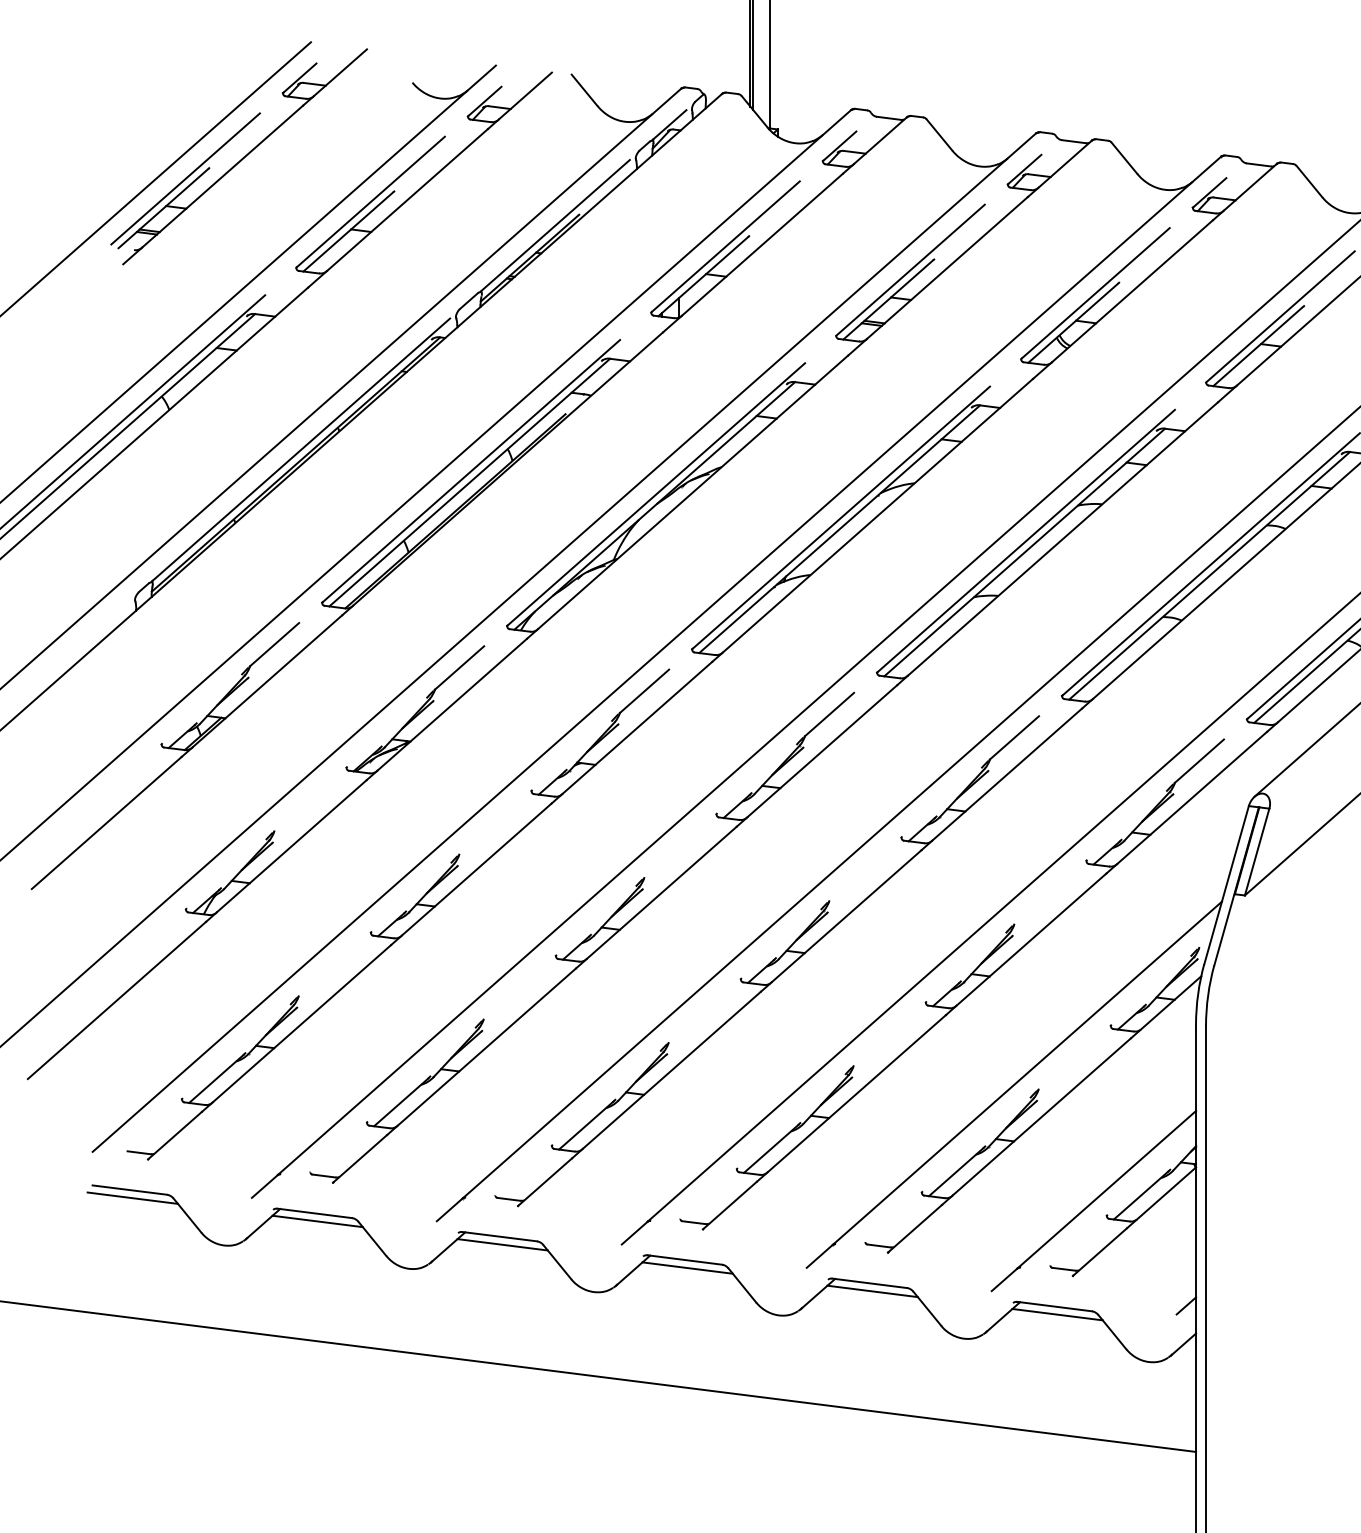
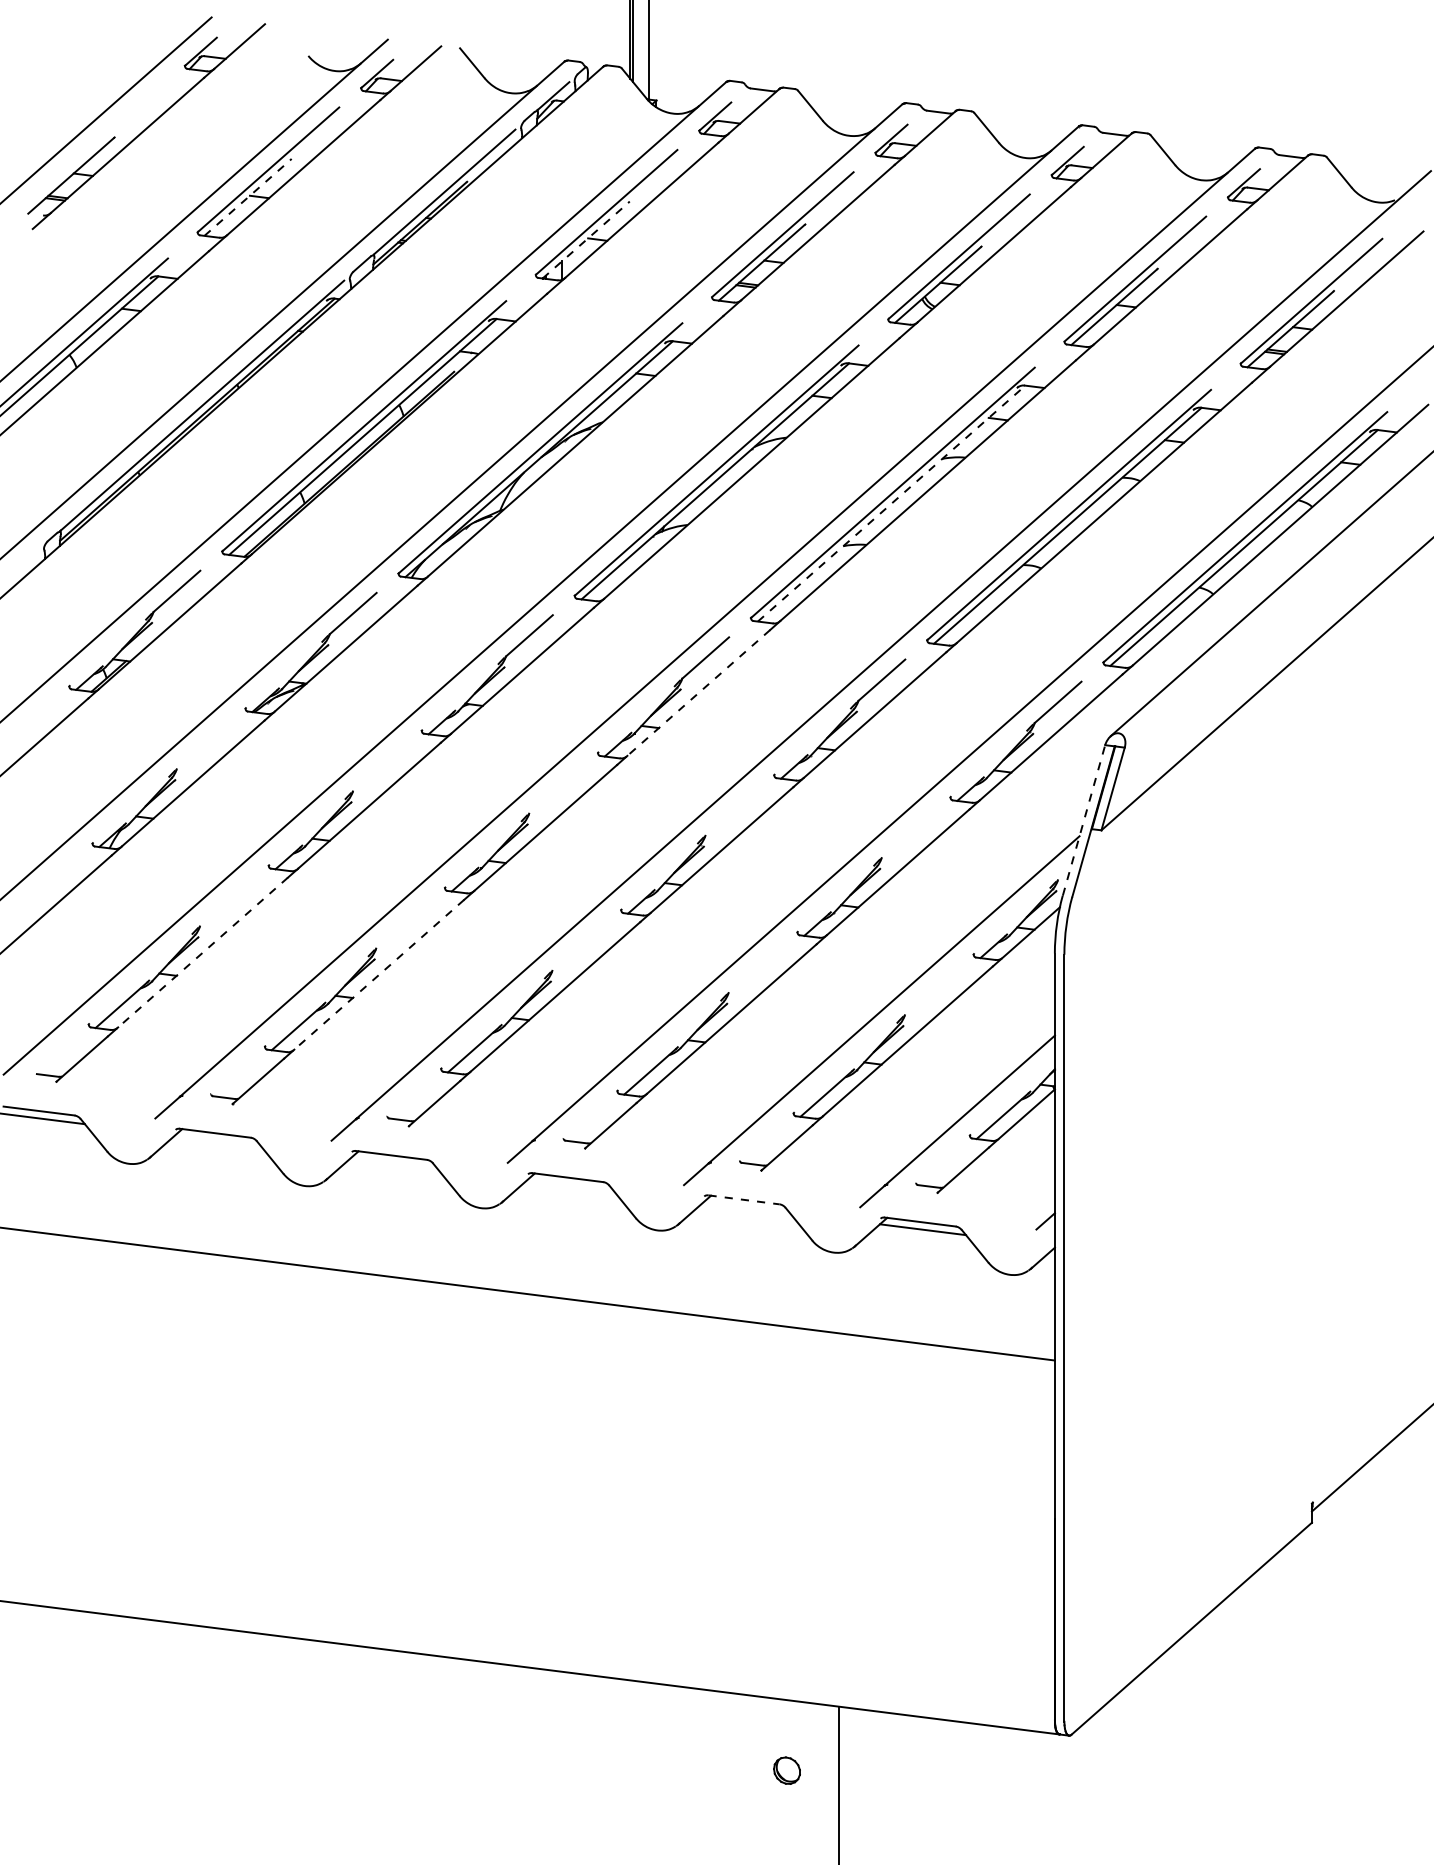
line: (185, 178) -> (92, 147), removed
line: (348, 232) -> (247, 198), solid -> dashed
line: (703, 276) -> (585, 240), solid -> dashed
line: (1024, 552) -> (891, 503), solid -> dashed
line: (821, 751) -> (698, 693), solid -> dashed
line: (1227, 884) -> (1084, 819), solid -> dashed
line: (301, 1023) -> (202, 952), solid -> dashed
line: (486, 1047) -> (378, 975), solid -> dashed
line: (318, 1221) -> (218, 1140), removed
line: (502, 1244) -> (394, 1162), removed
line: (687, 1267) -> (570, 1184), removed
line: (870, 1282) -> (744, 1199), solid -> dashed
line: (872, 1291) -> (746, 1207), removed

